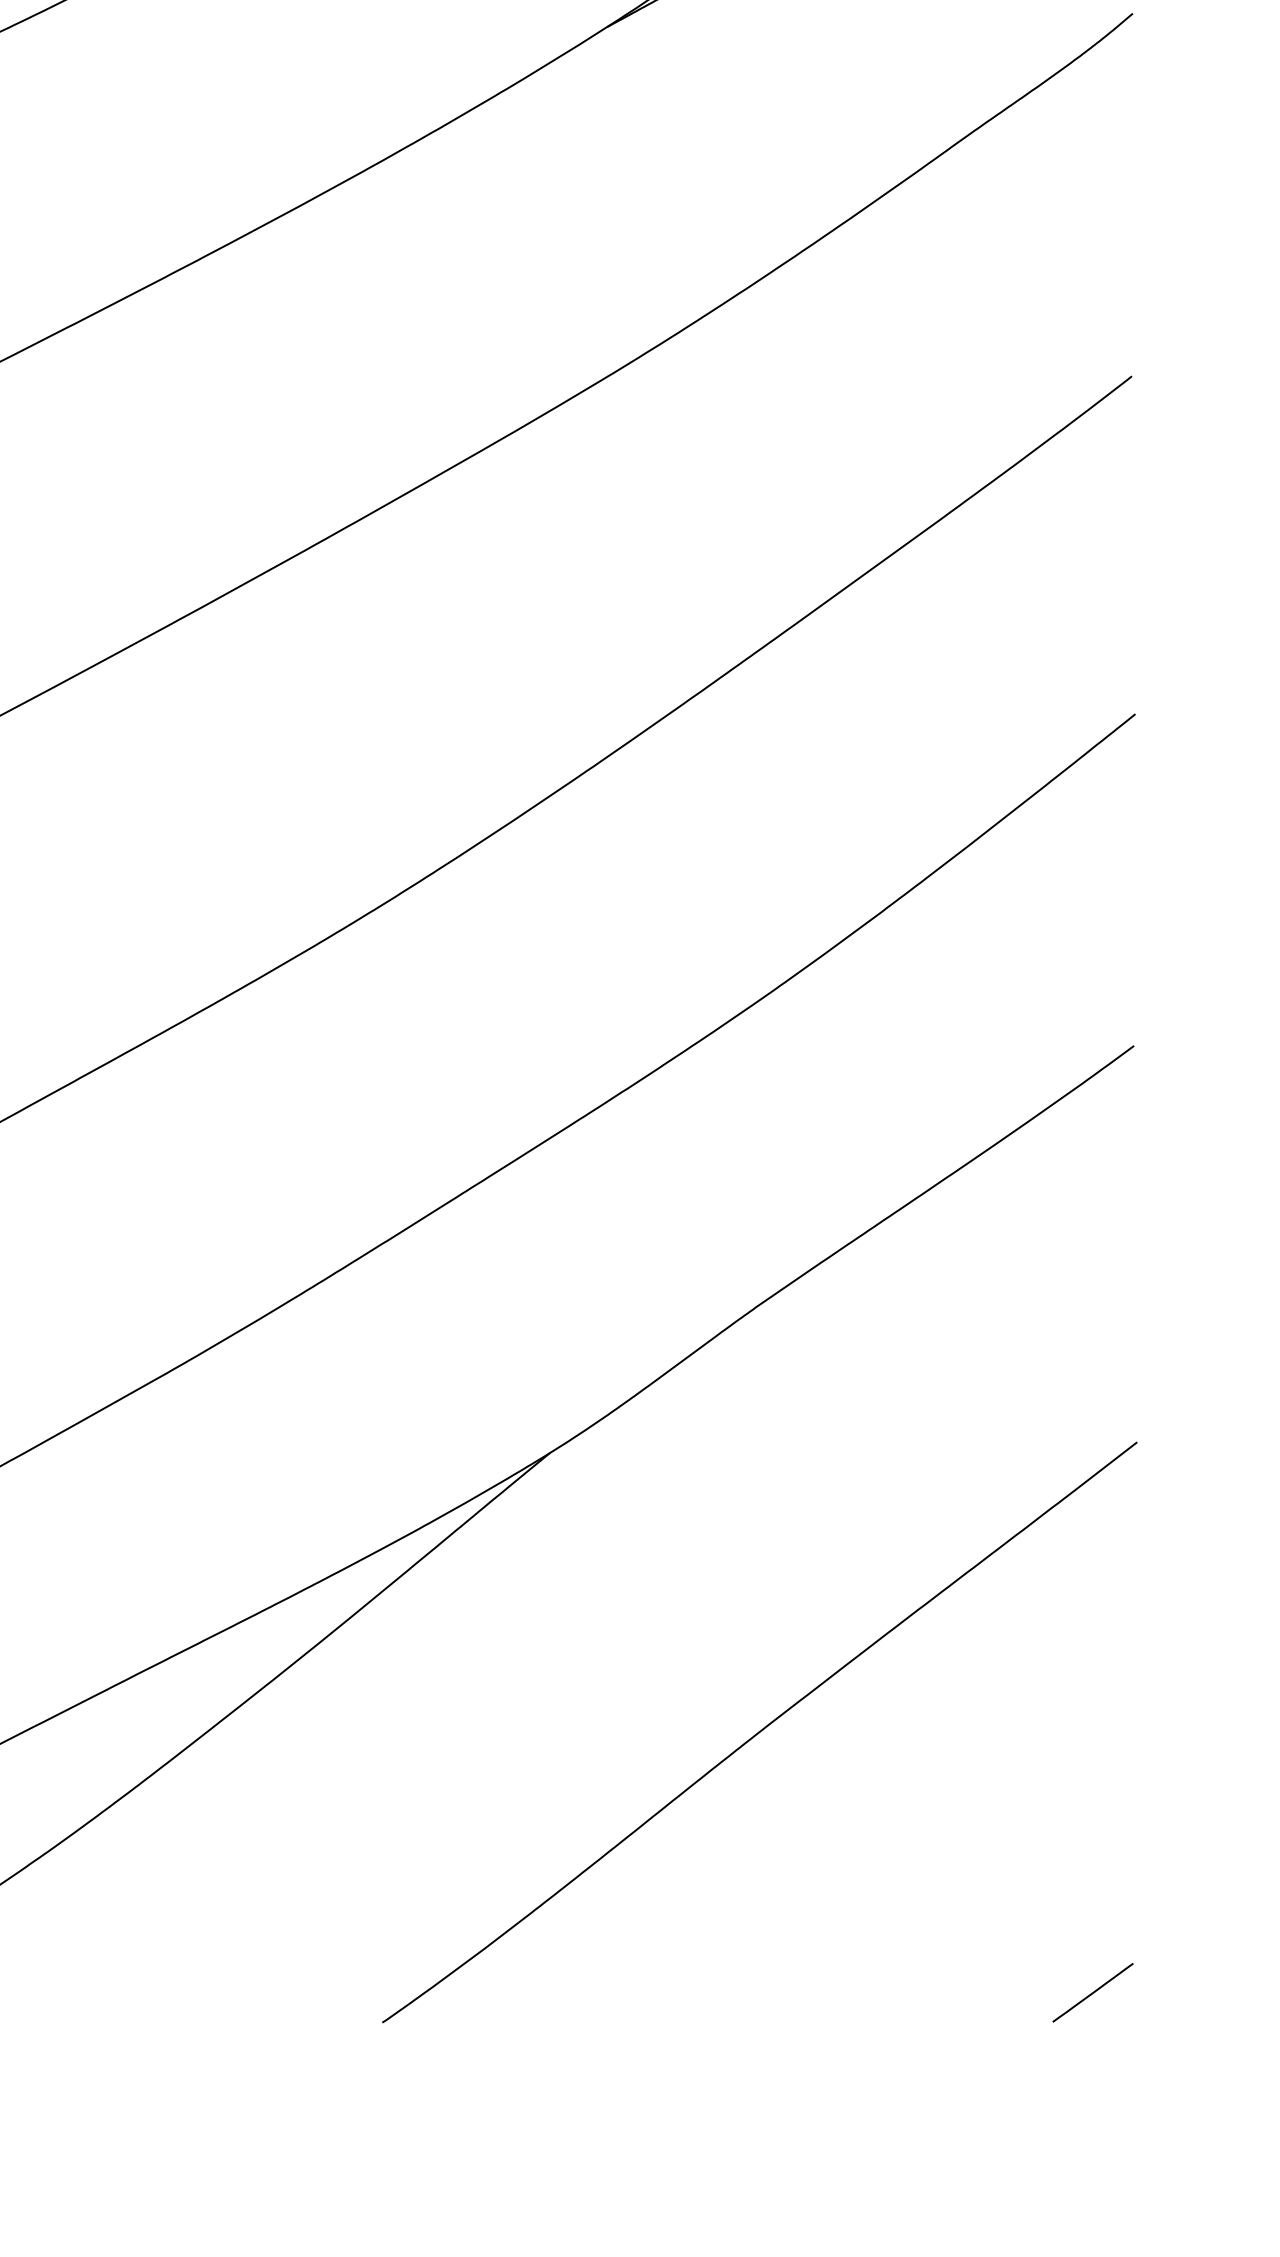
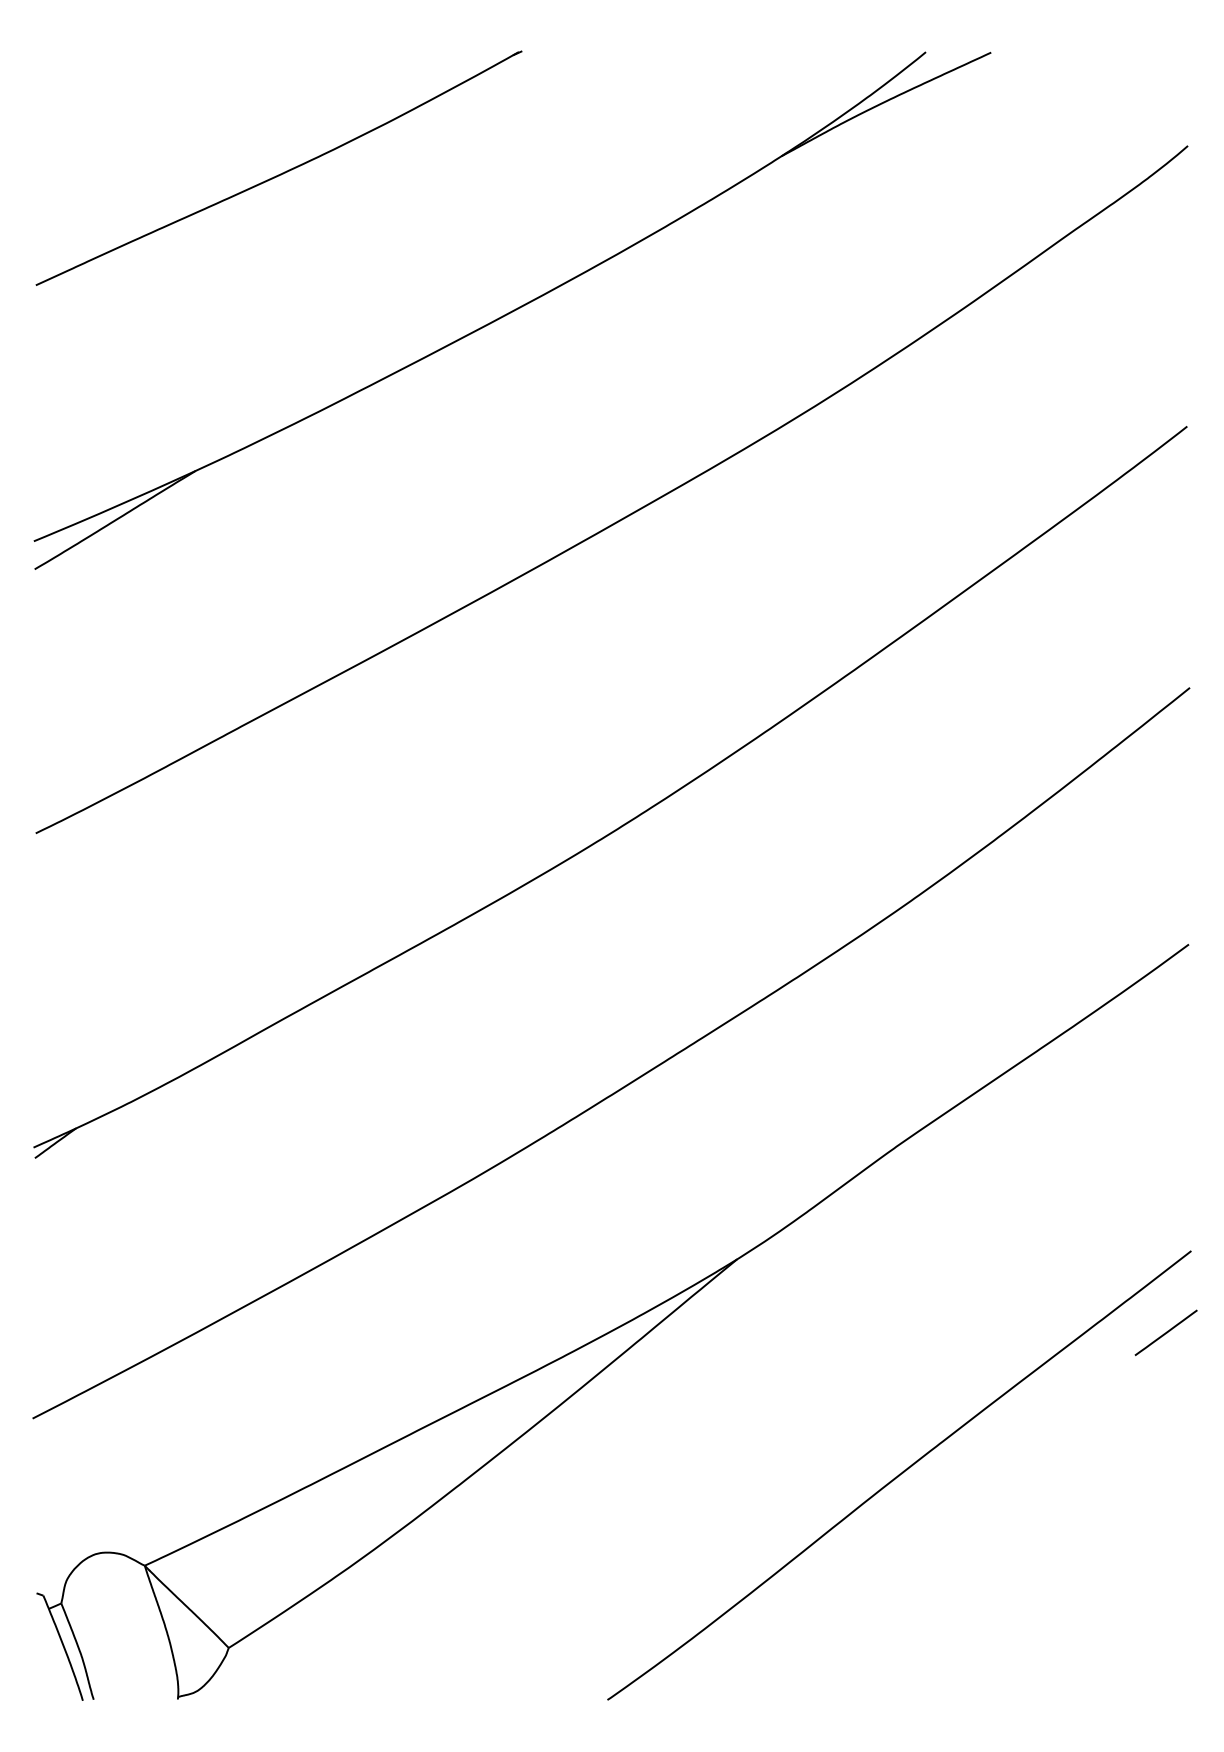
line: (1092, 1992) -> (1165, 1332), moved

